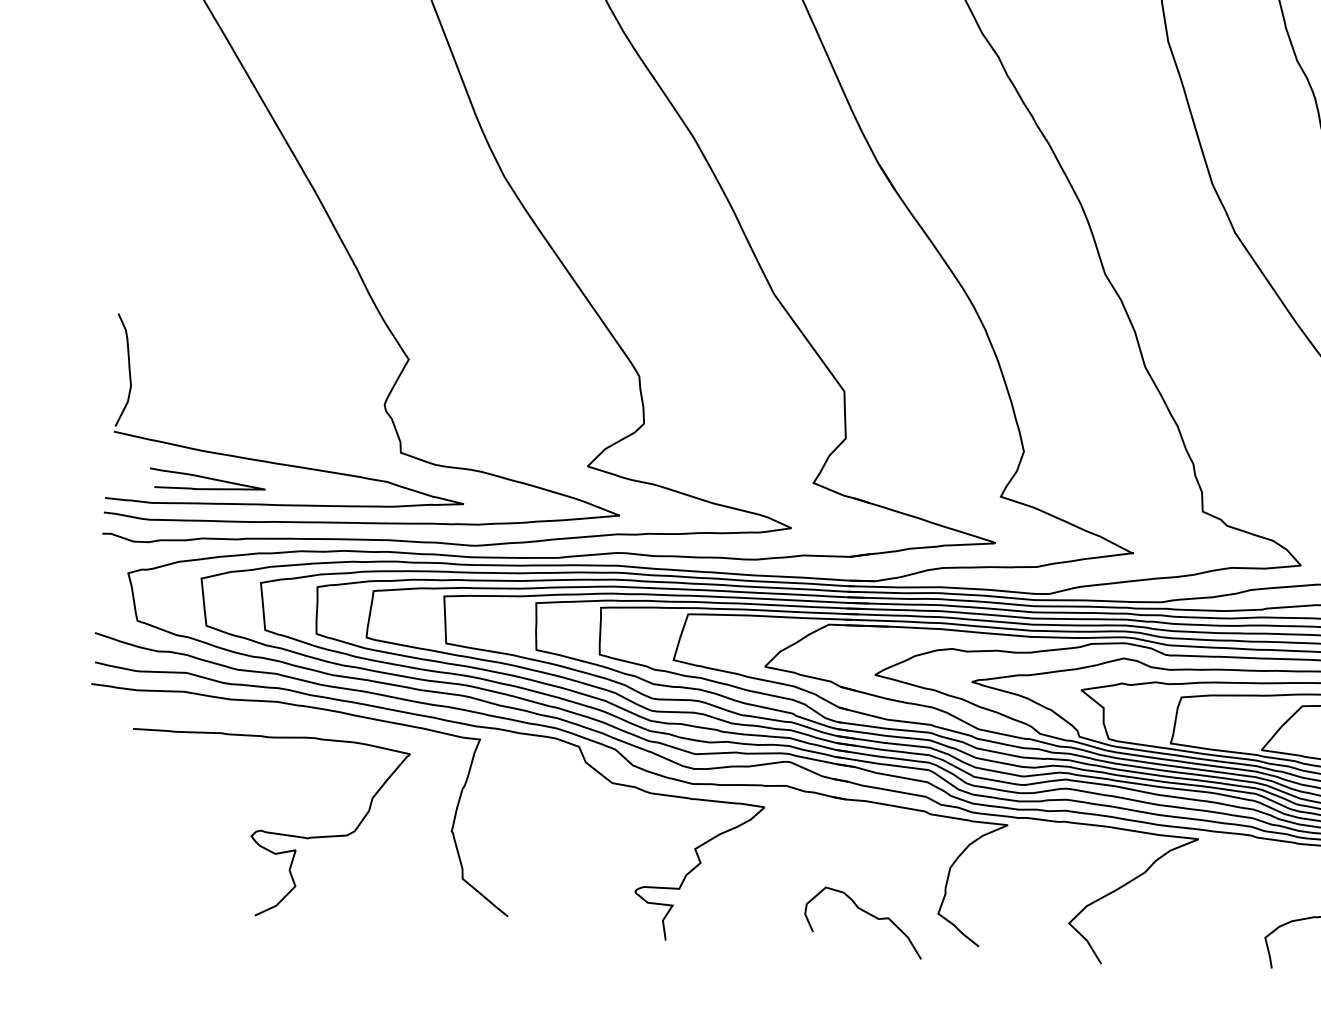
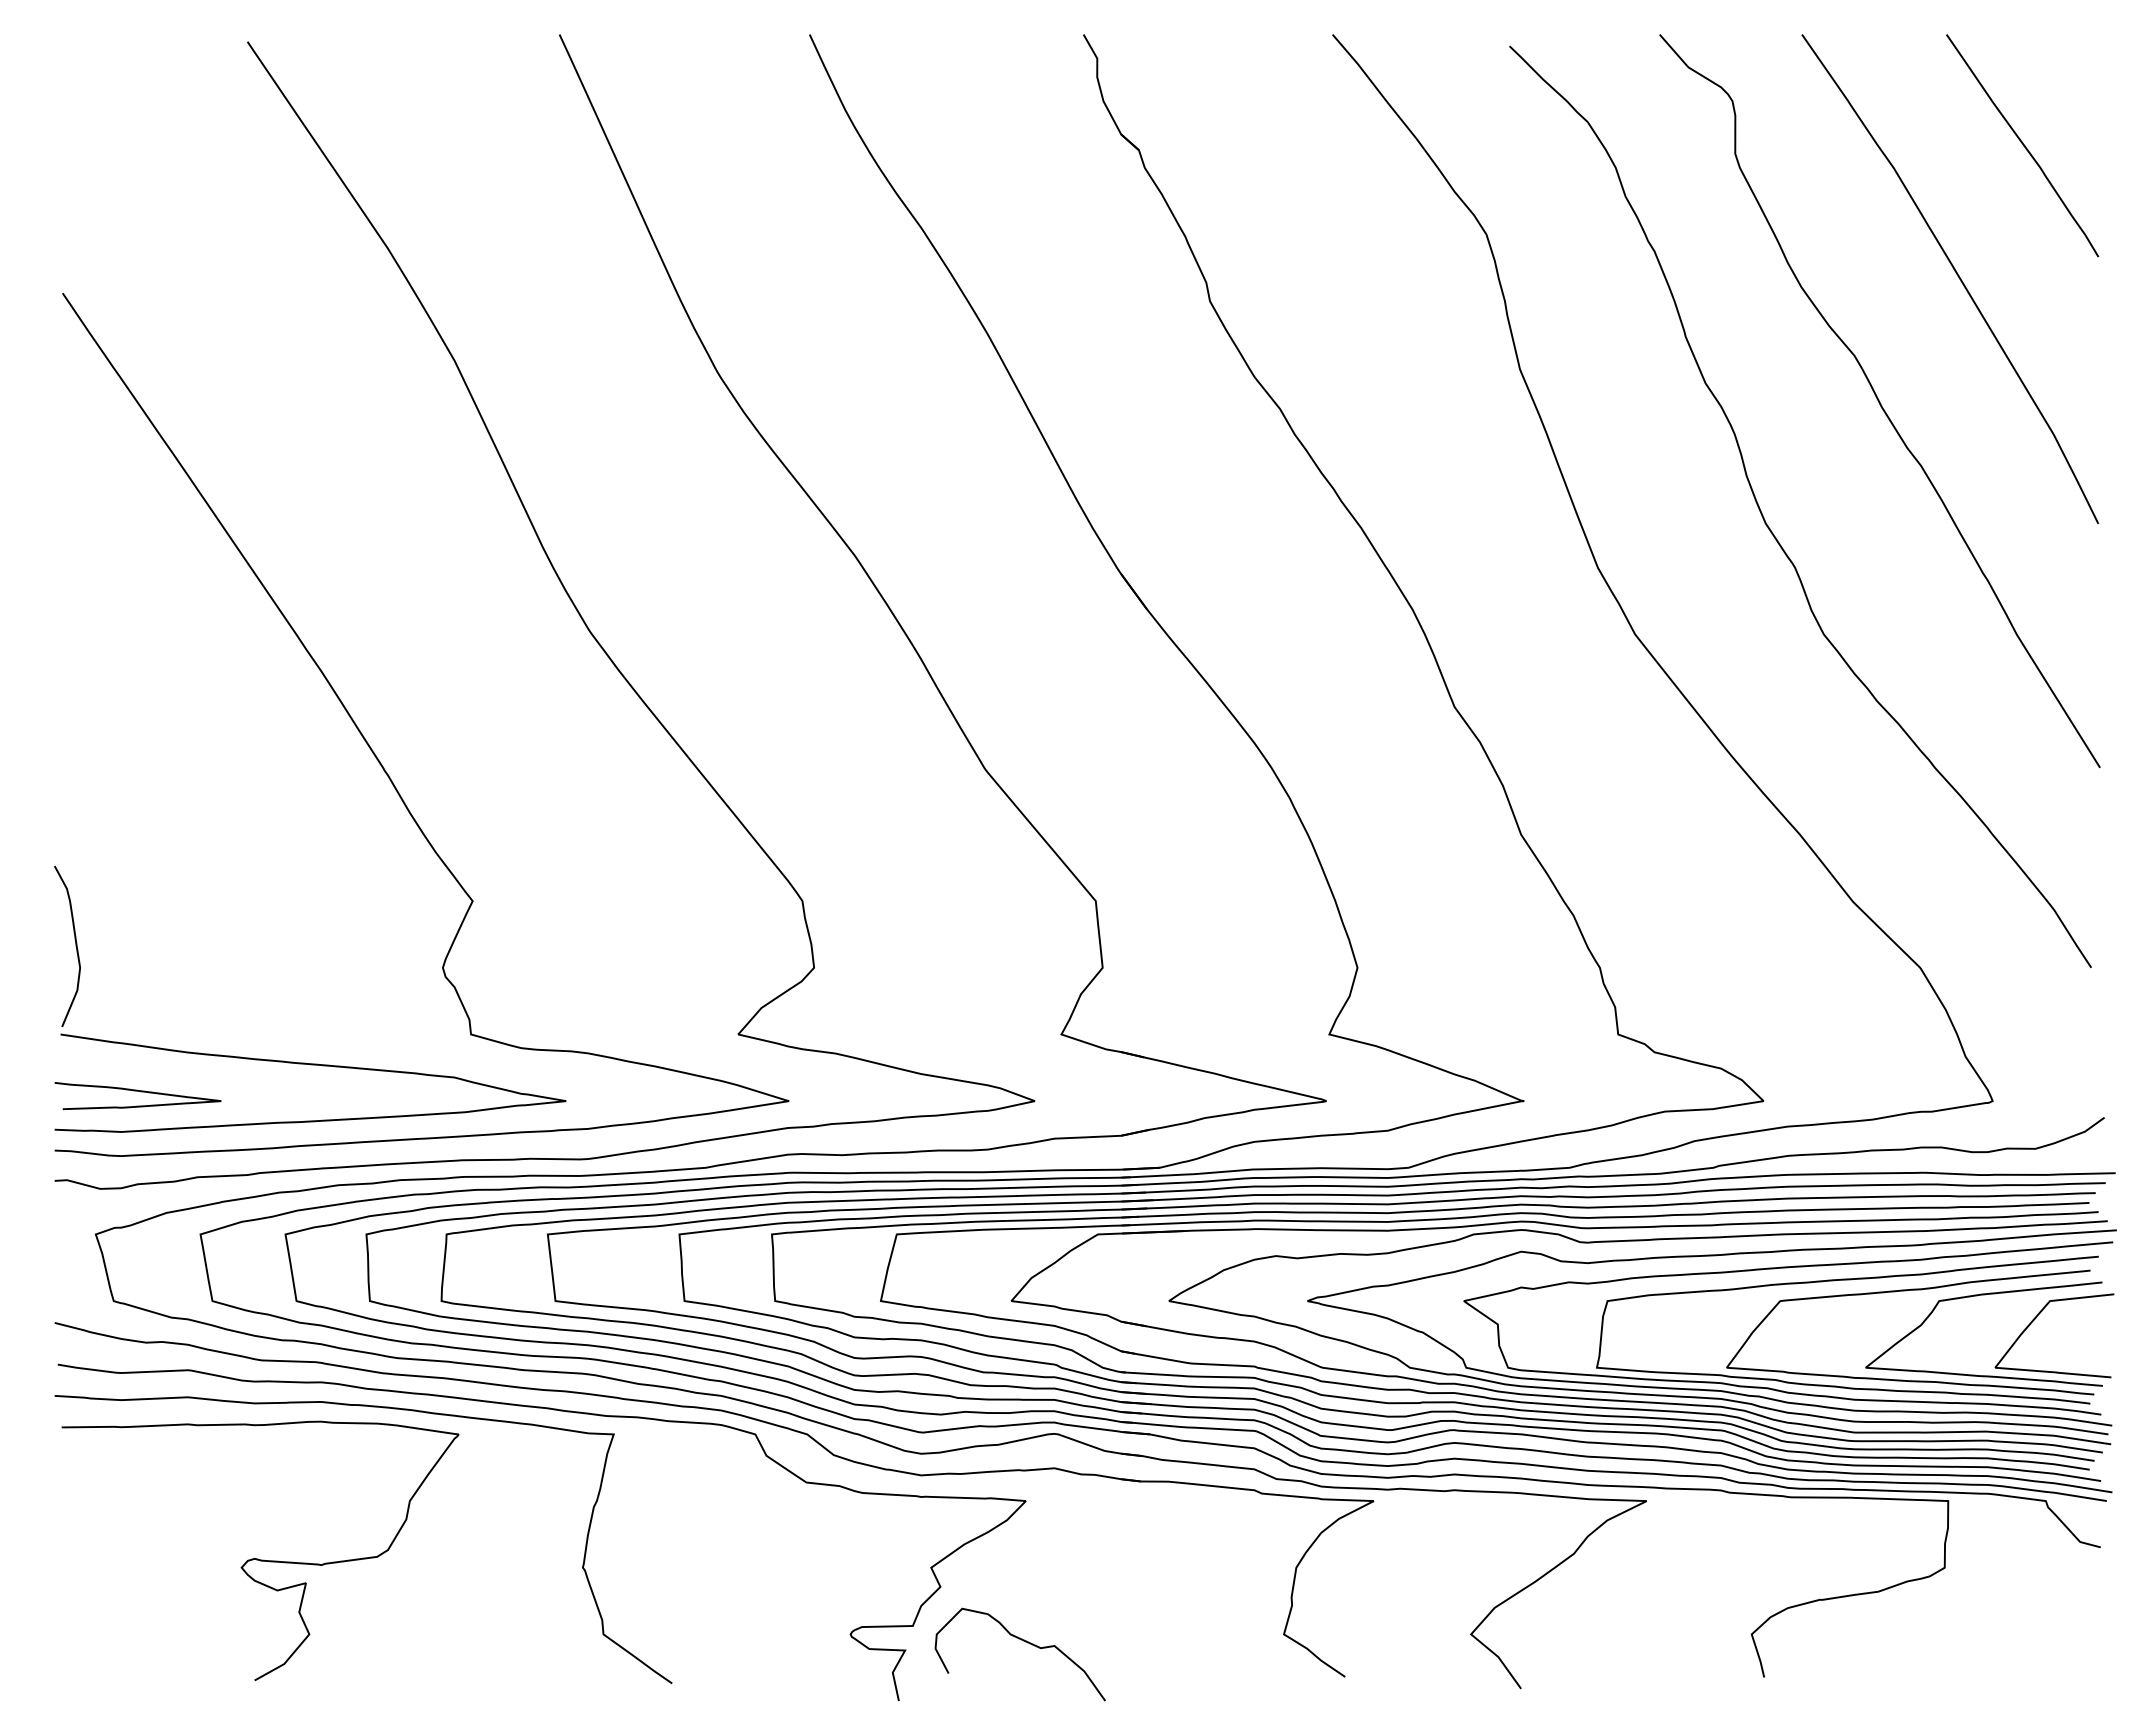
curve: (207, 478) -> (137, 1091), moved
curve: (263, 830) -> (258, 1558), moved
curve: (868, 914) -> (1025, 1642), moved

